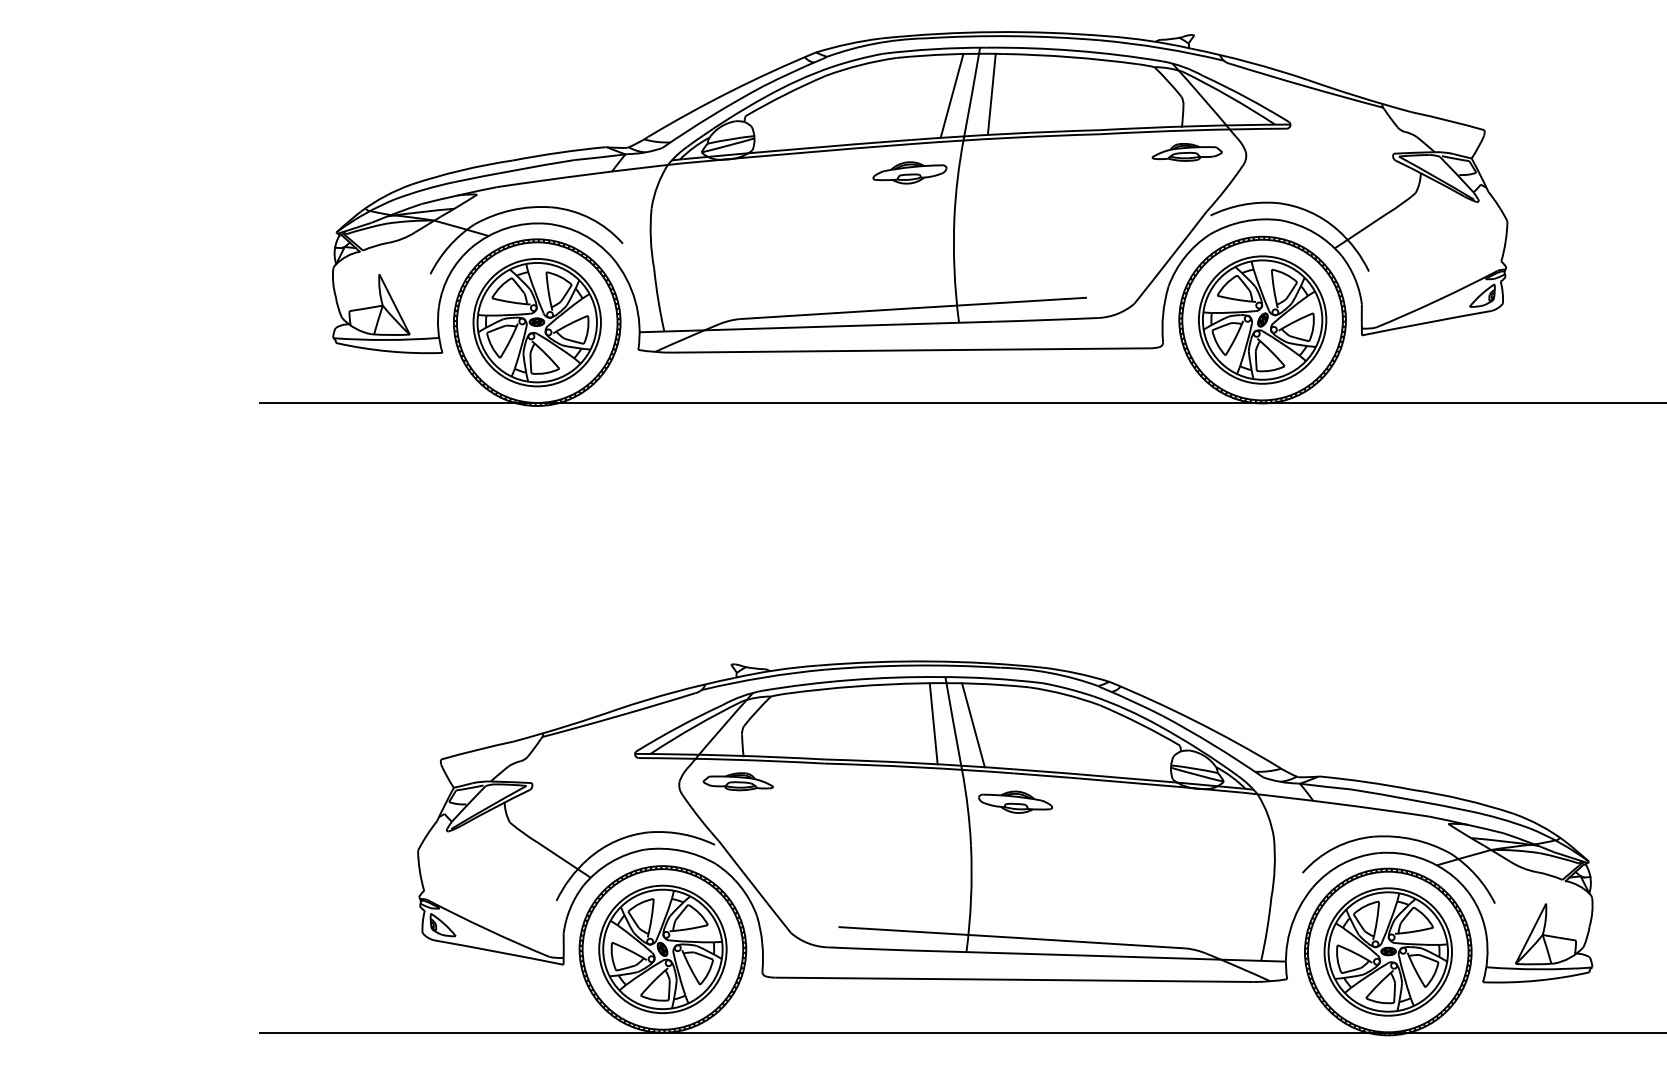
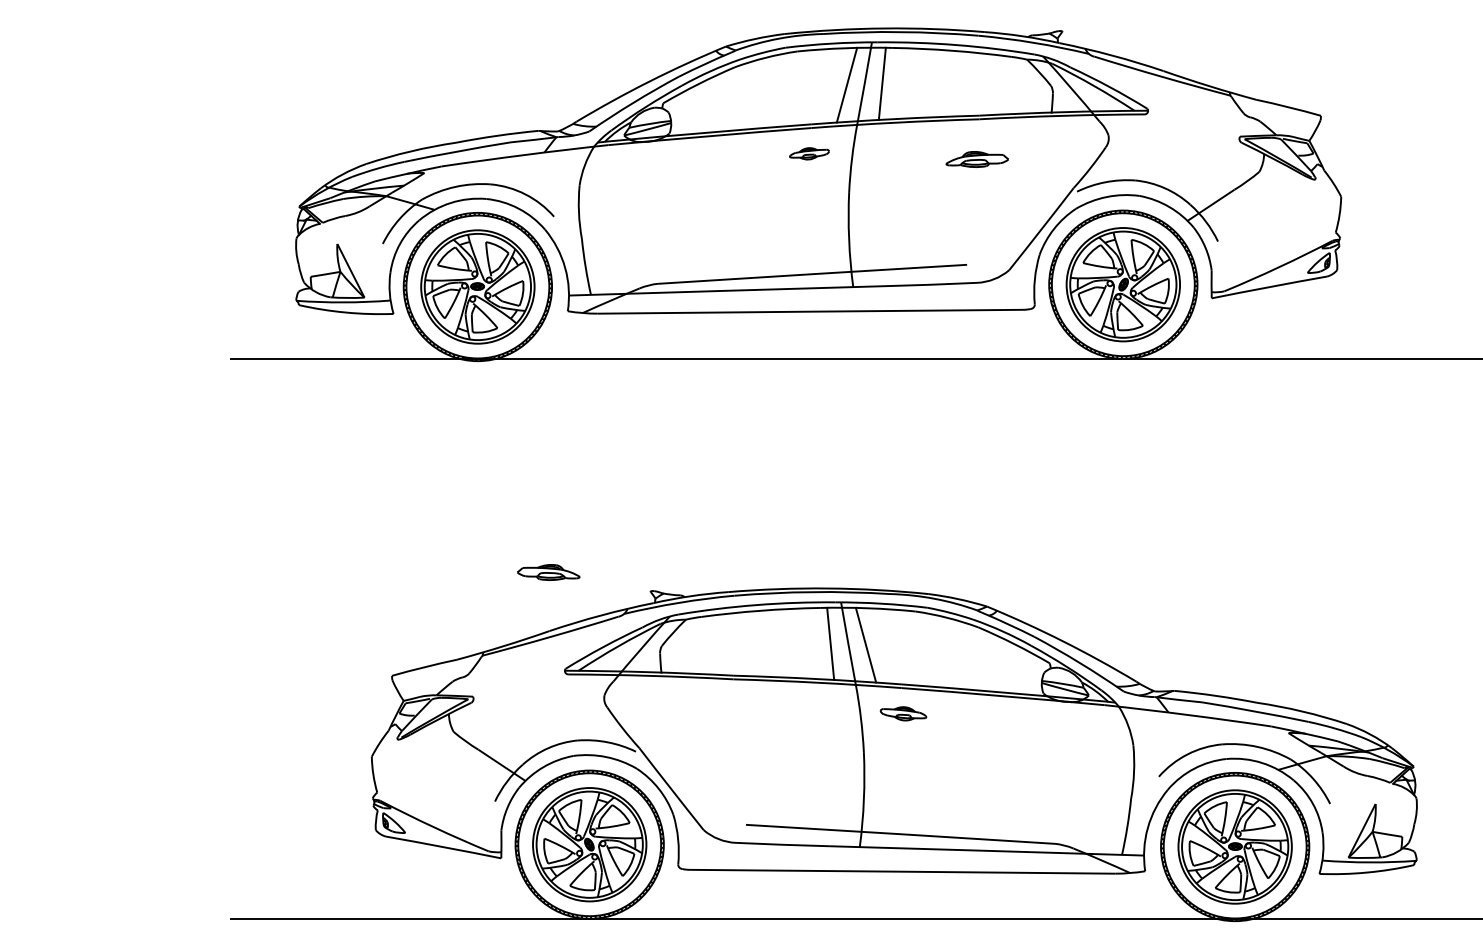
part: (1186, 152) -> (976, 159), moved
part: (909, 172) -> (809, 153), size x0.6
part: (737, 781) -> (548, 572), moved
part: (1015, 801) -> (903, 713), size x0.7

